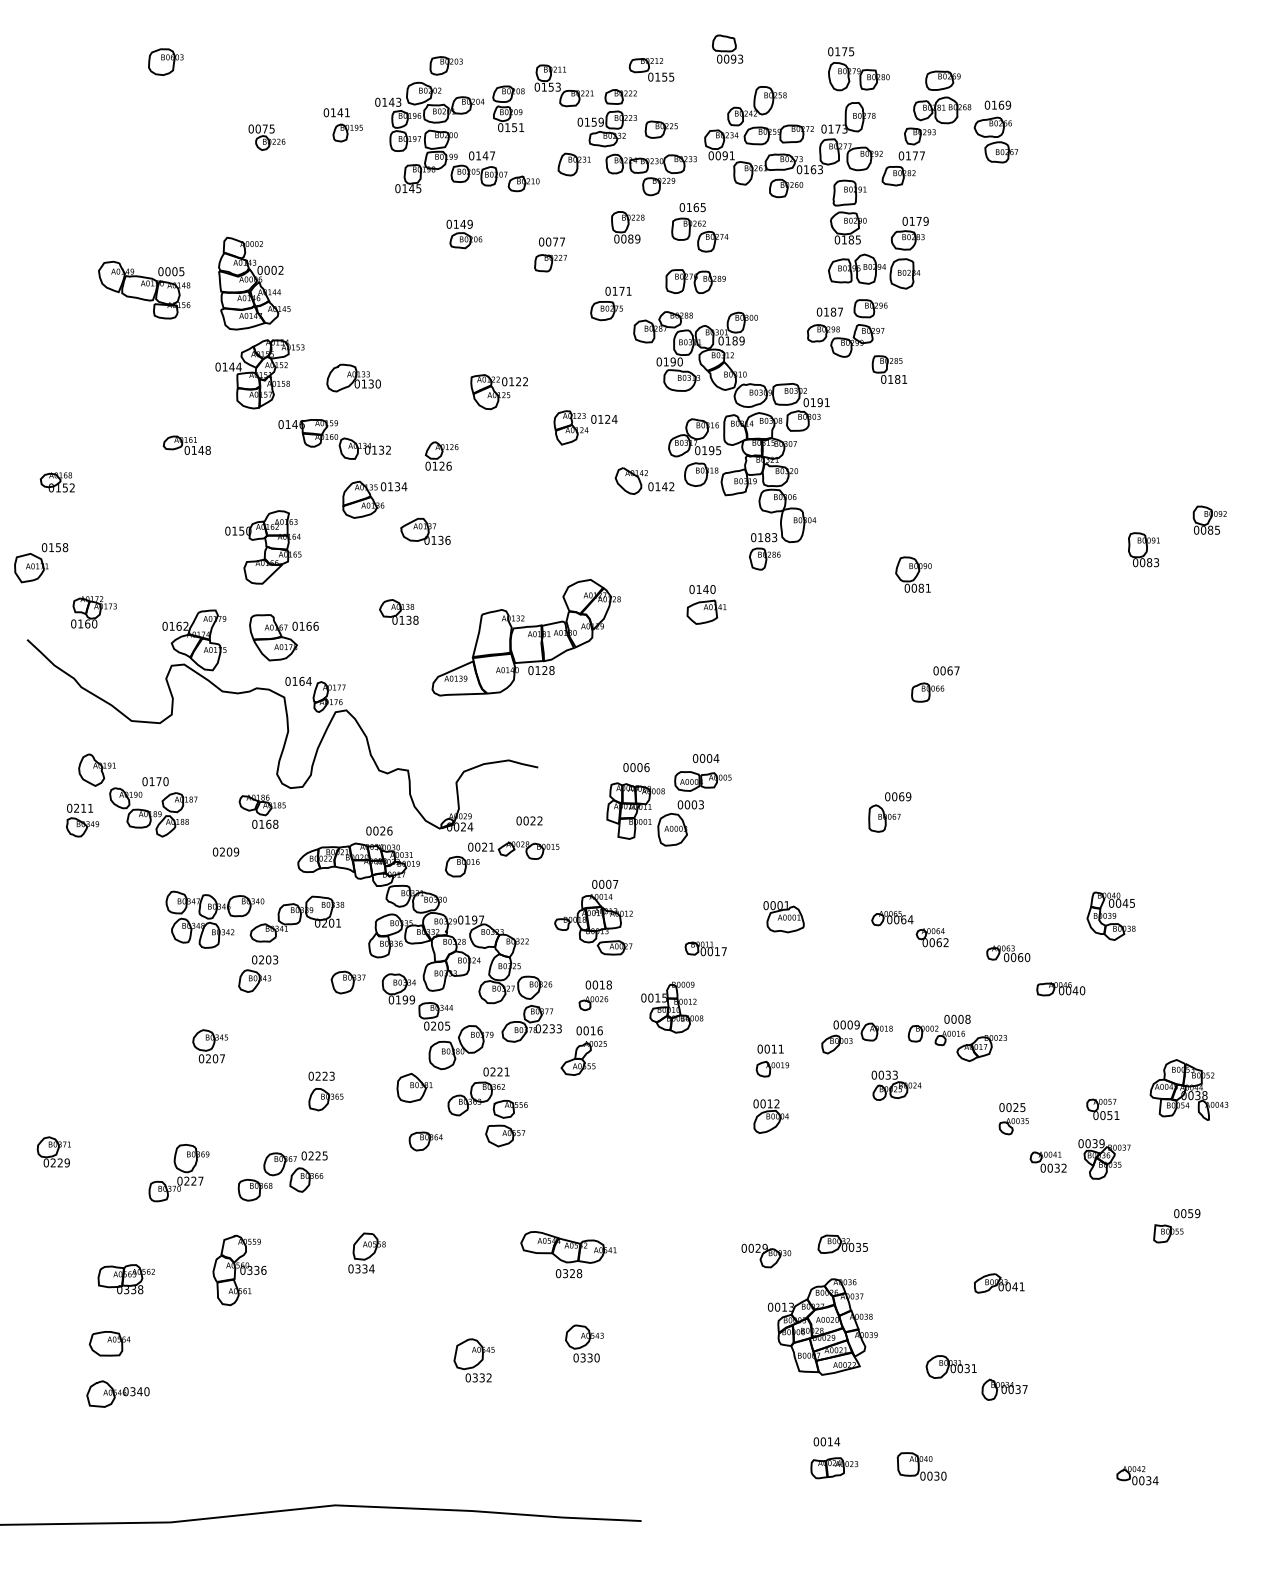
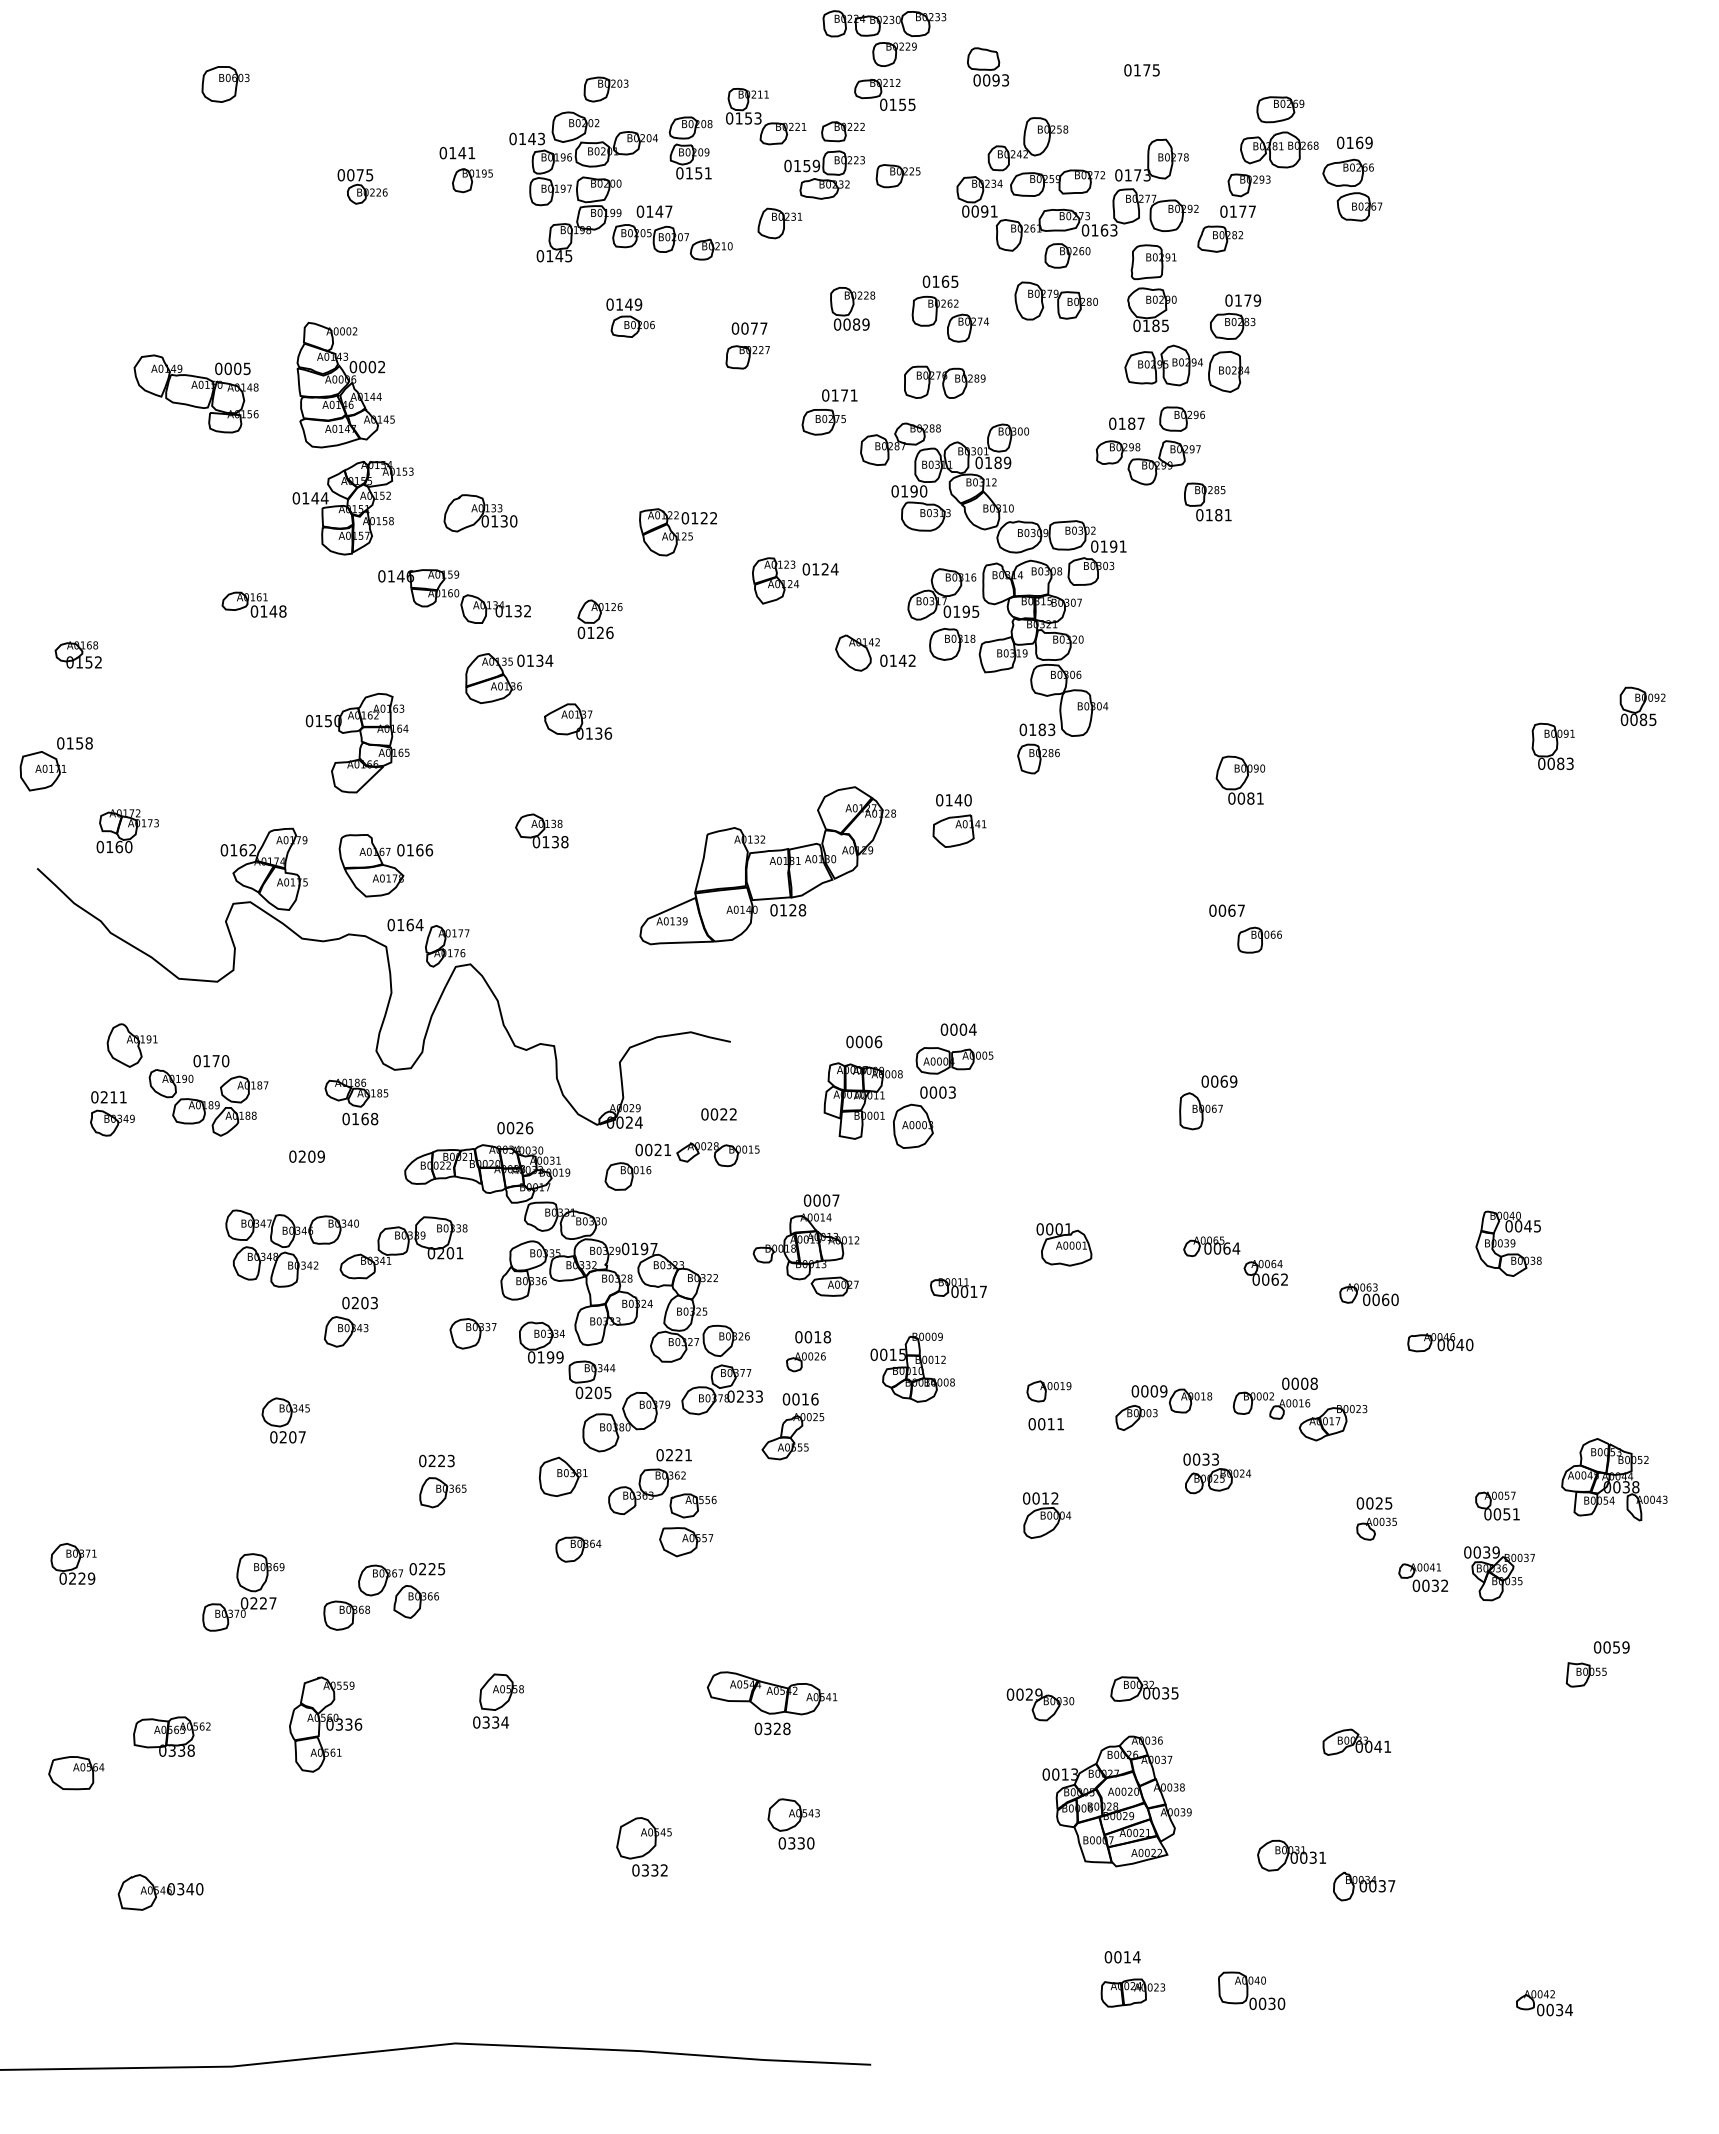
part: (858, 76) -> (1055, 300), moved
part: (651, 174) -> (884, 38), moved
part: (526, 637) -> (767, 865), moved
text: (946, 670) -> (1226, 910), moved
part: (772, 1069) -> (1048, 1391), moved
part: (109, 1344) -> (76, 1773), moved

